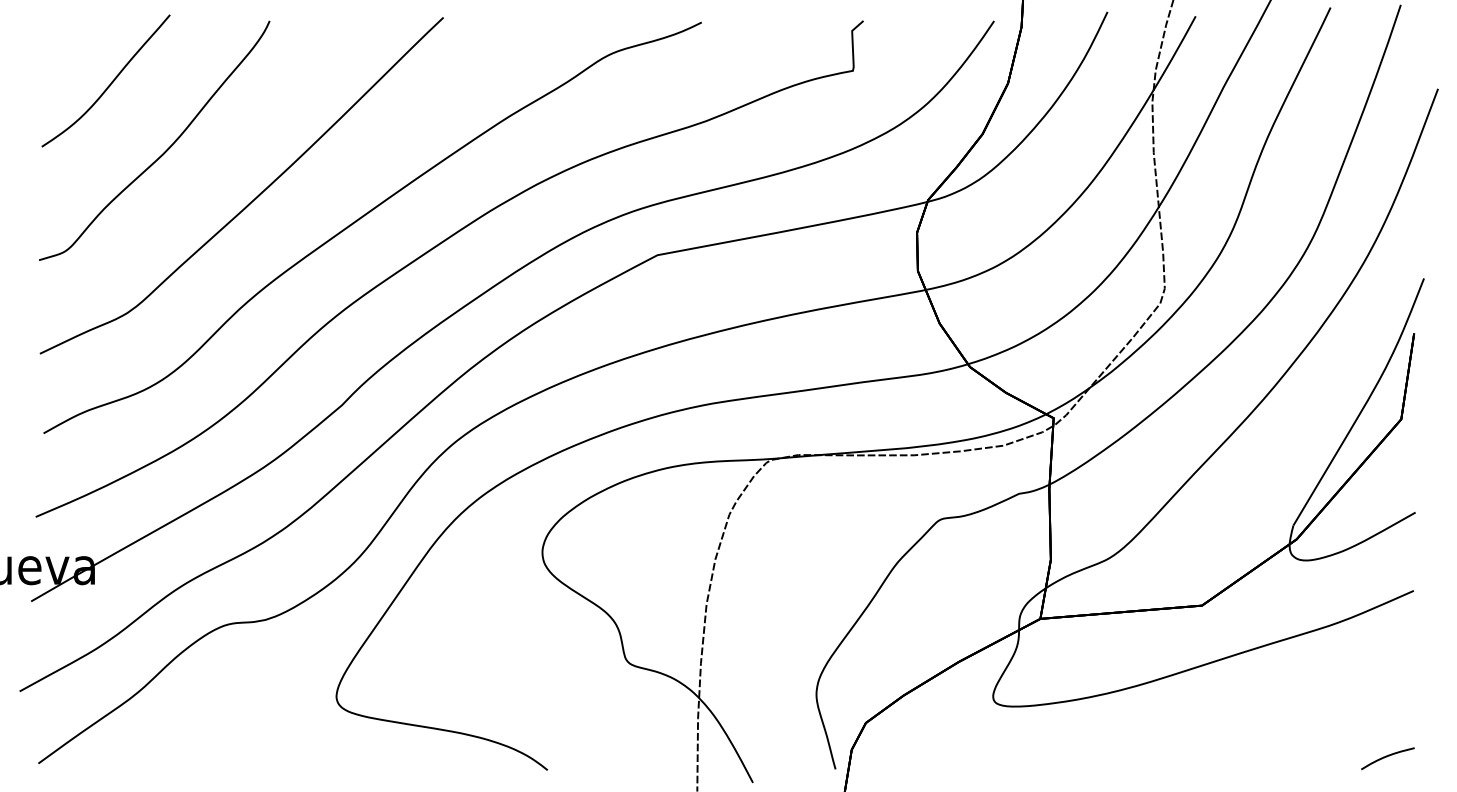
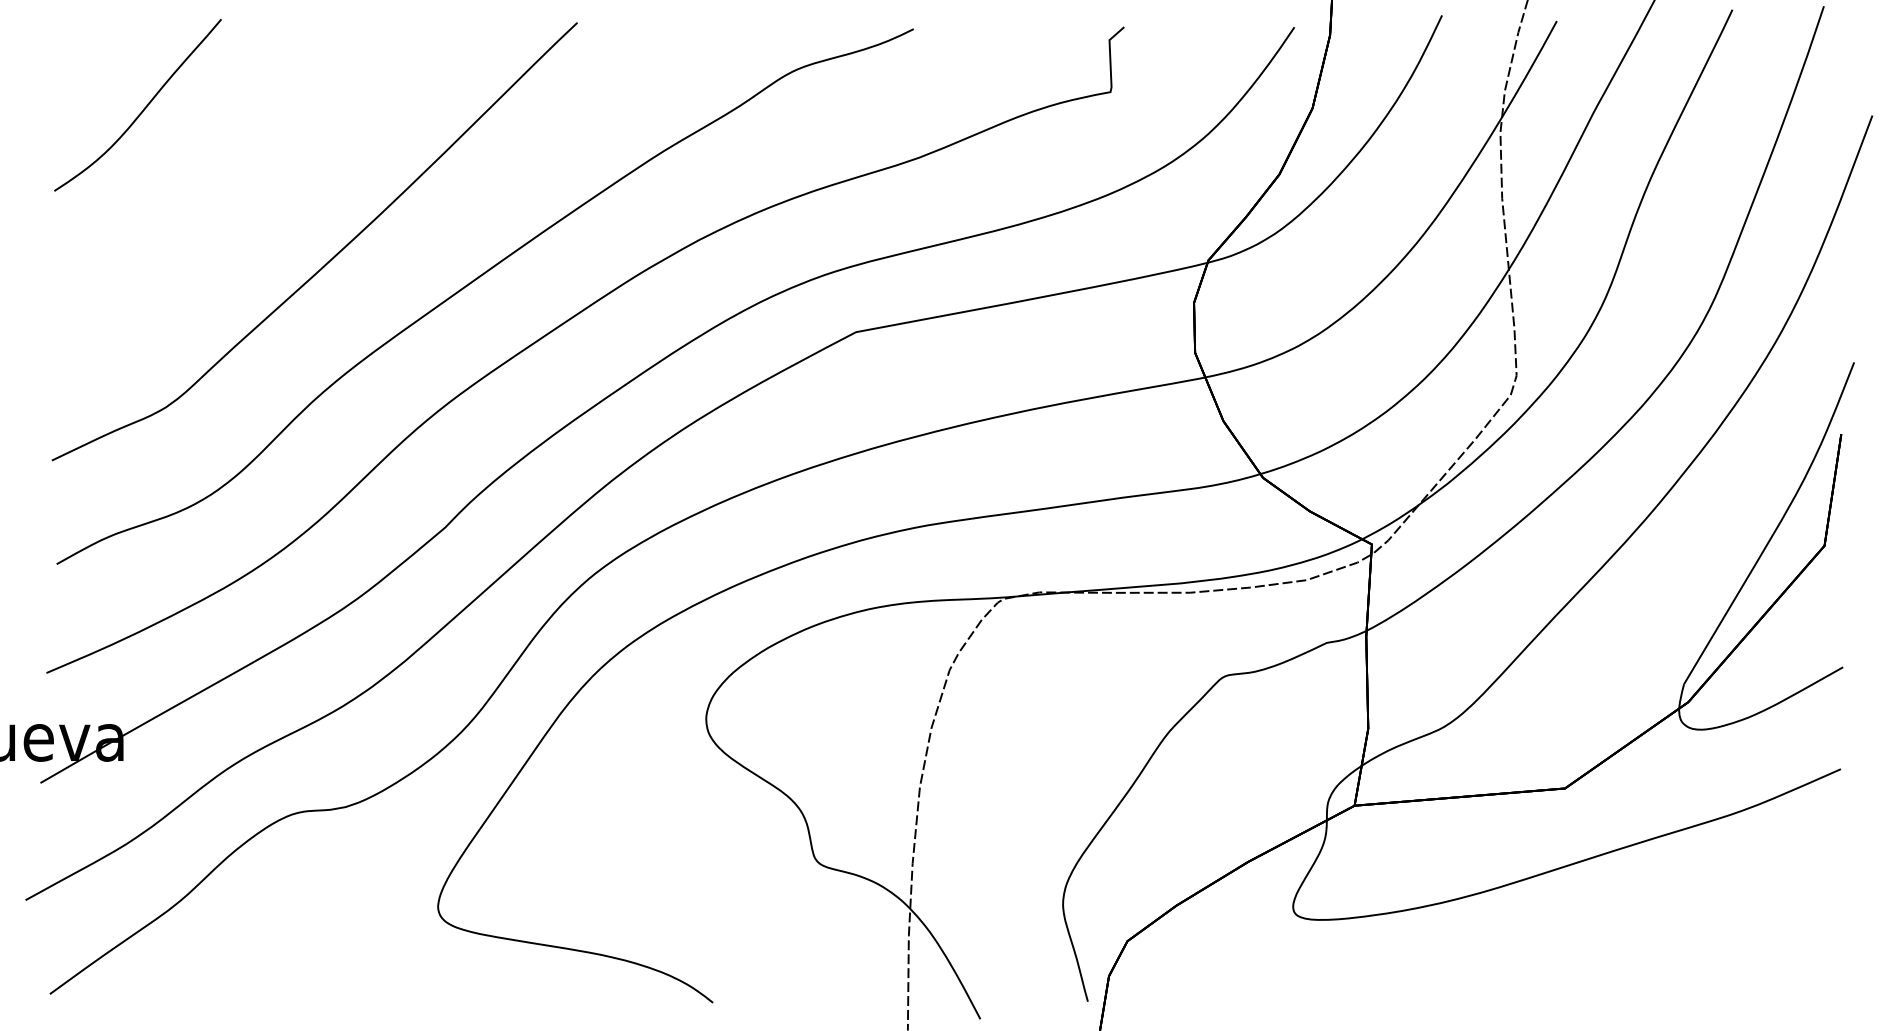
curve: (165, 150) -> (215, 195), removed
curve: (1387, 757) -> (1806, 986), removed

